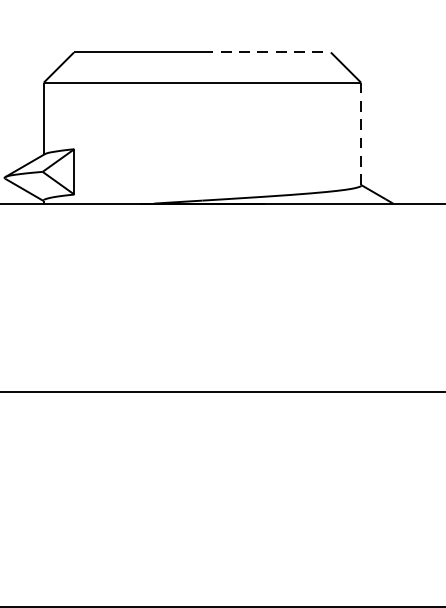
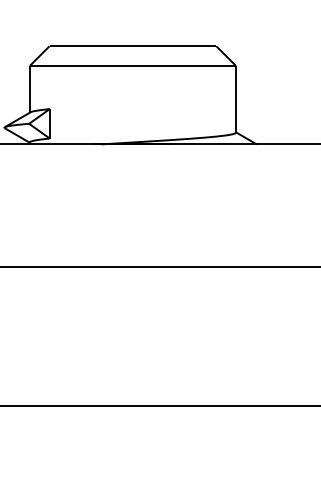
line: (266, 52) -> (174, 46), dashed -> solid
line: (360, 134) -> (235, 99), dashed -> solid

